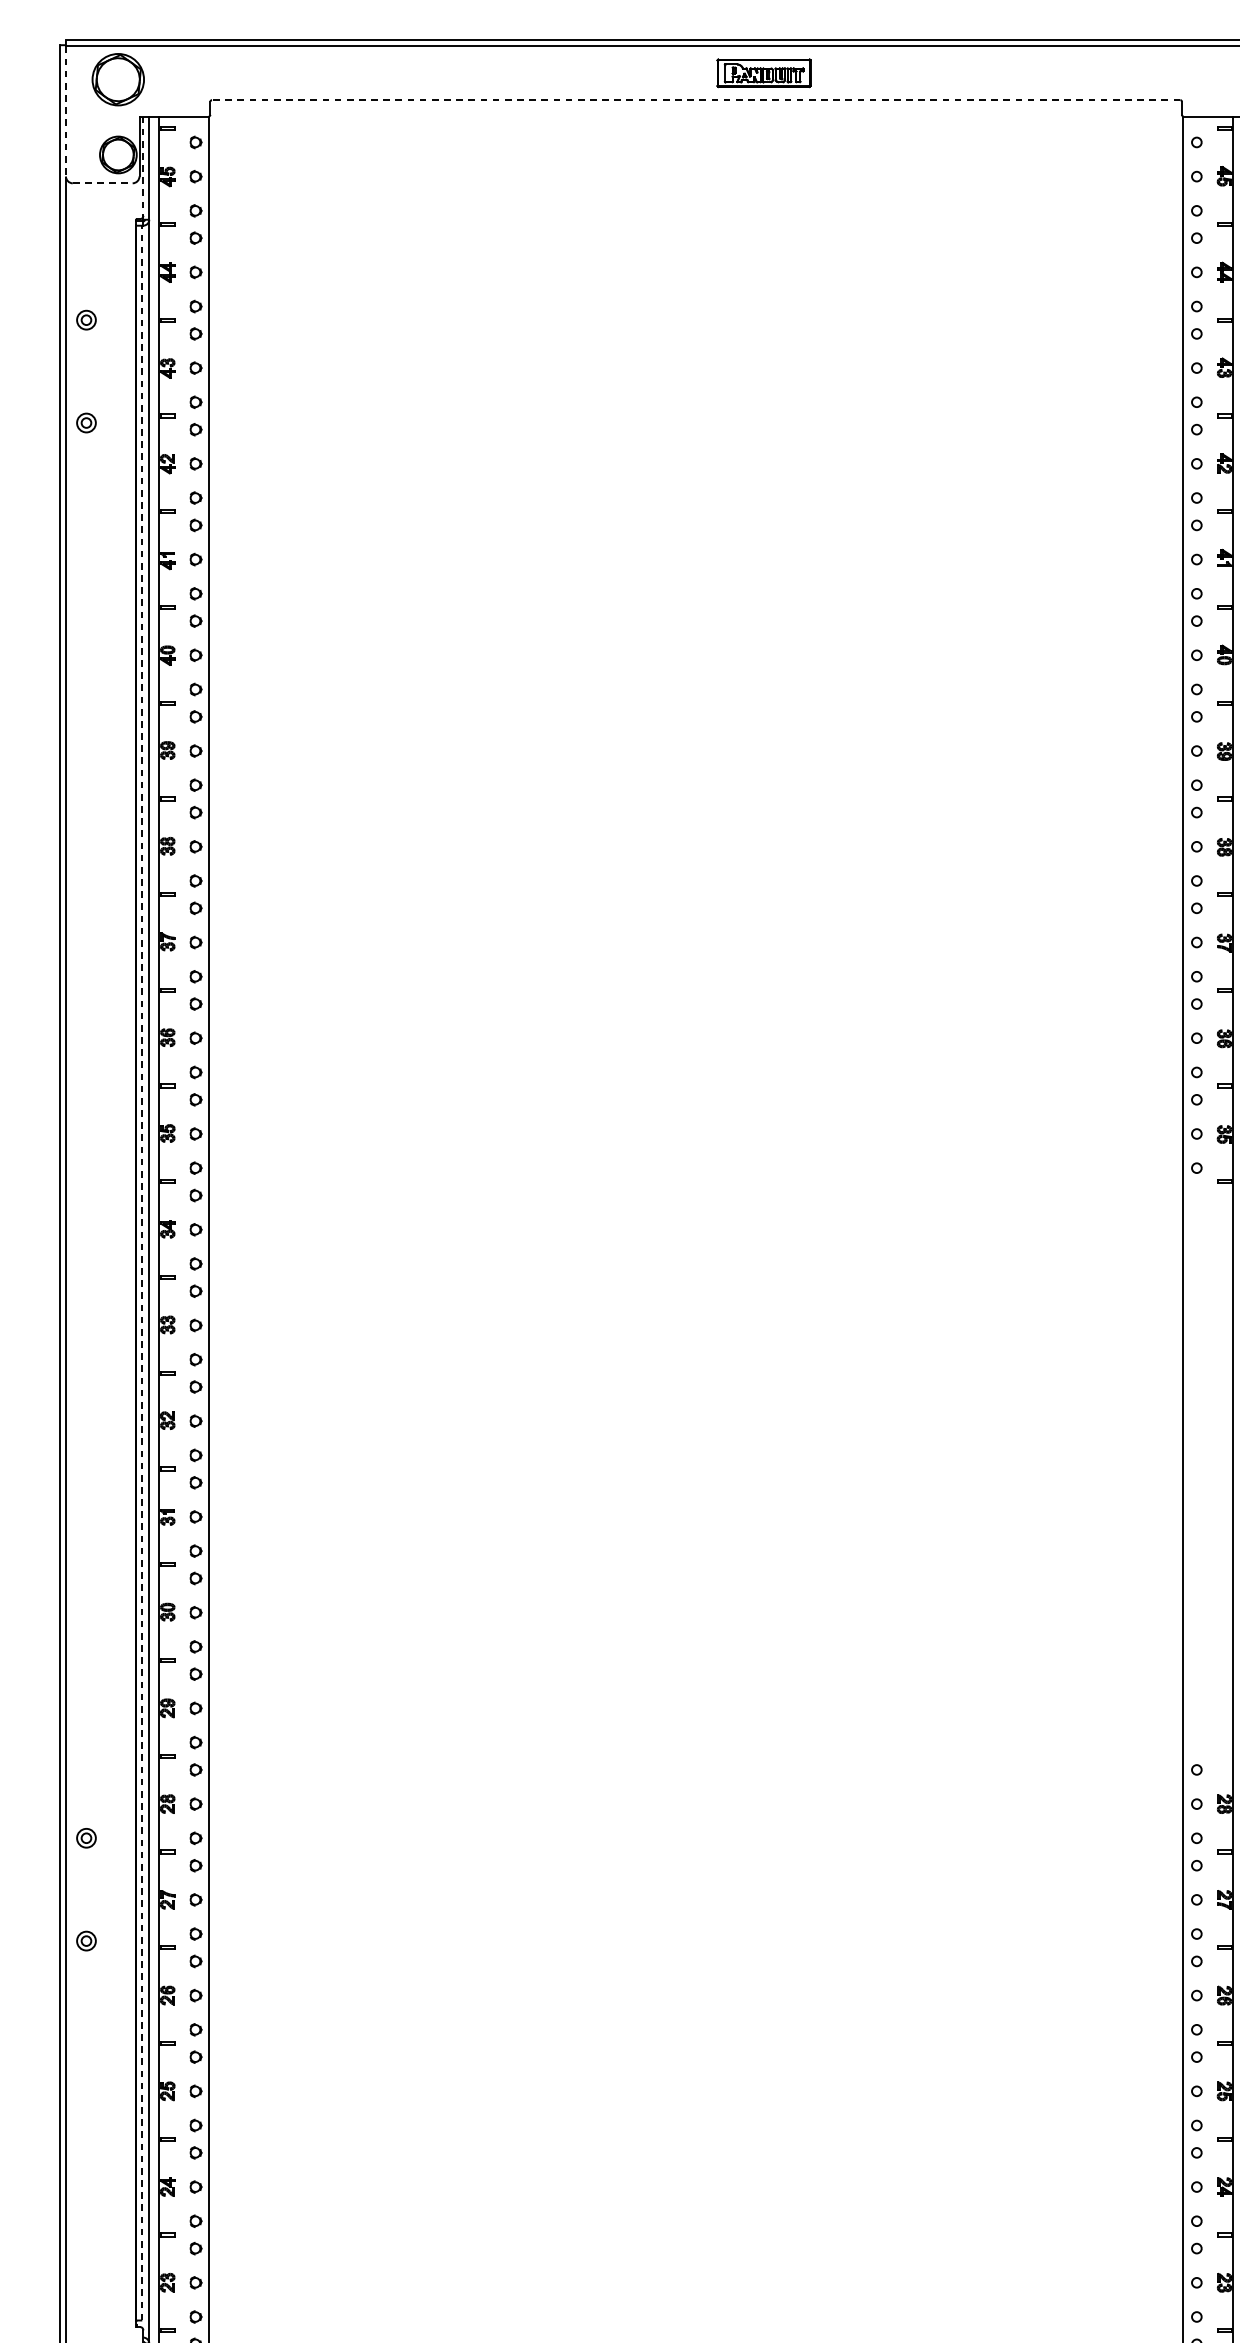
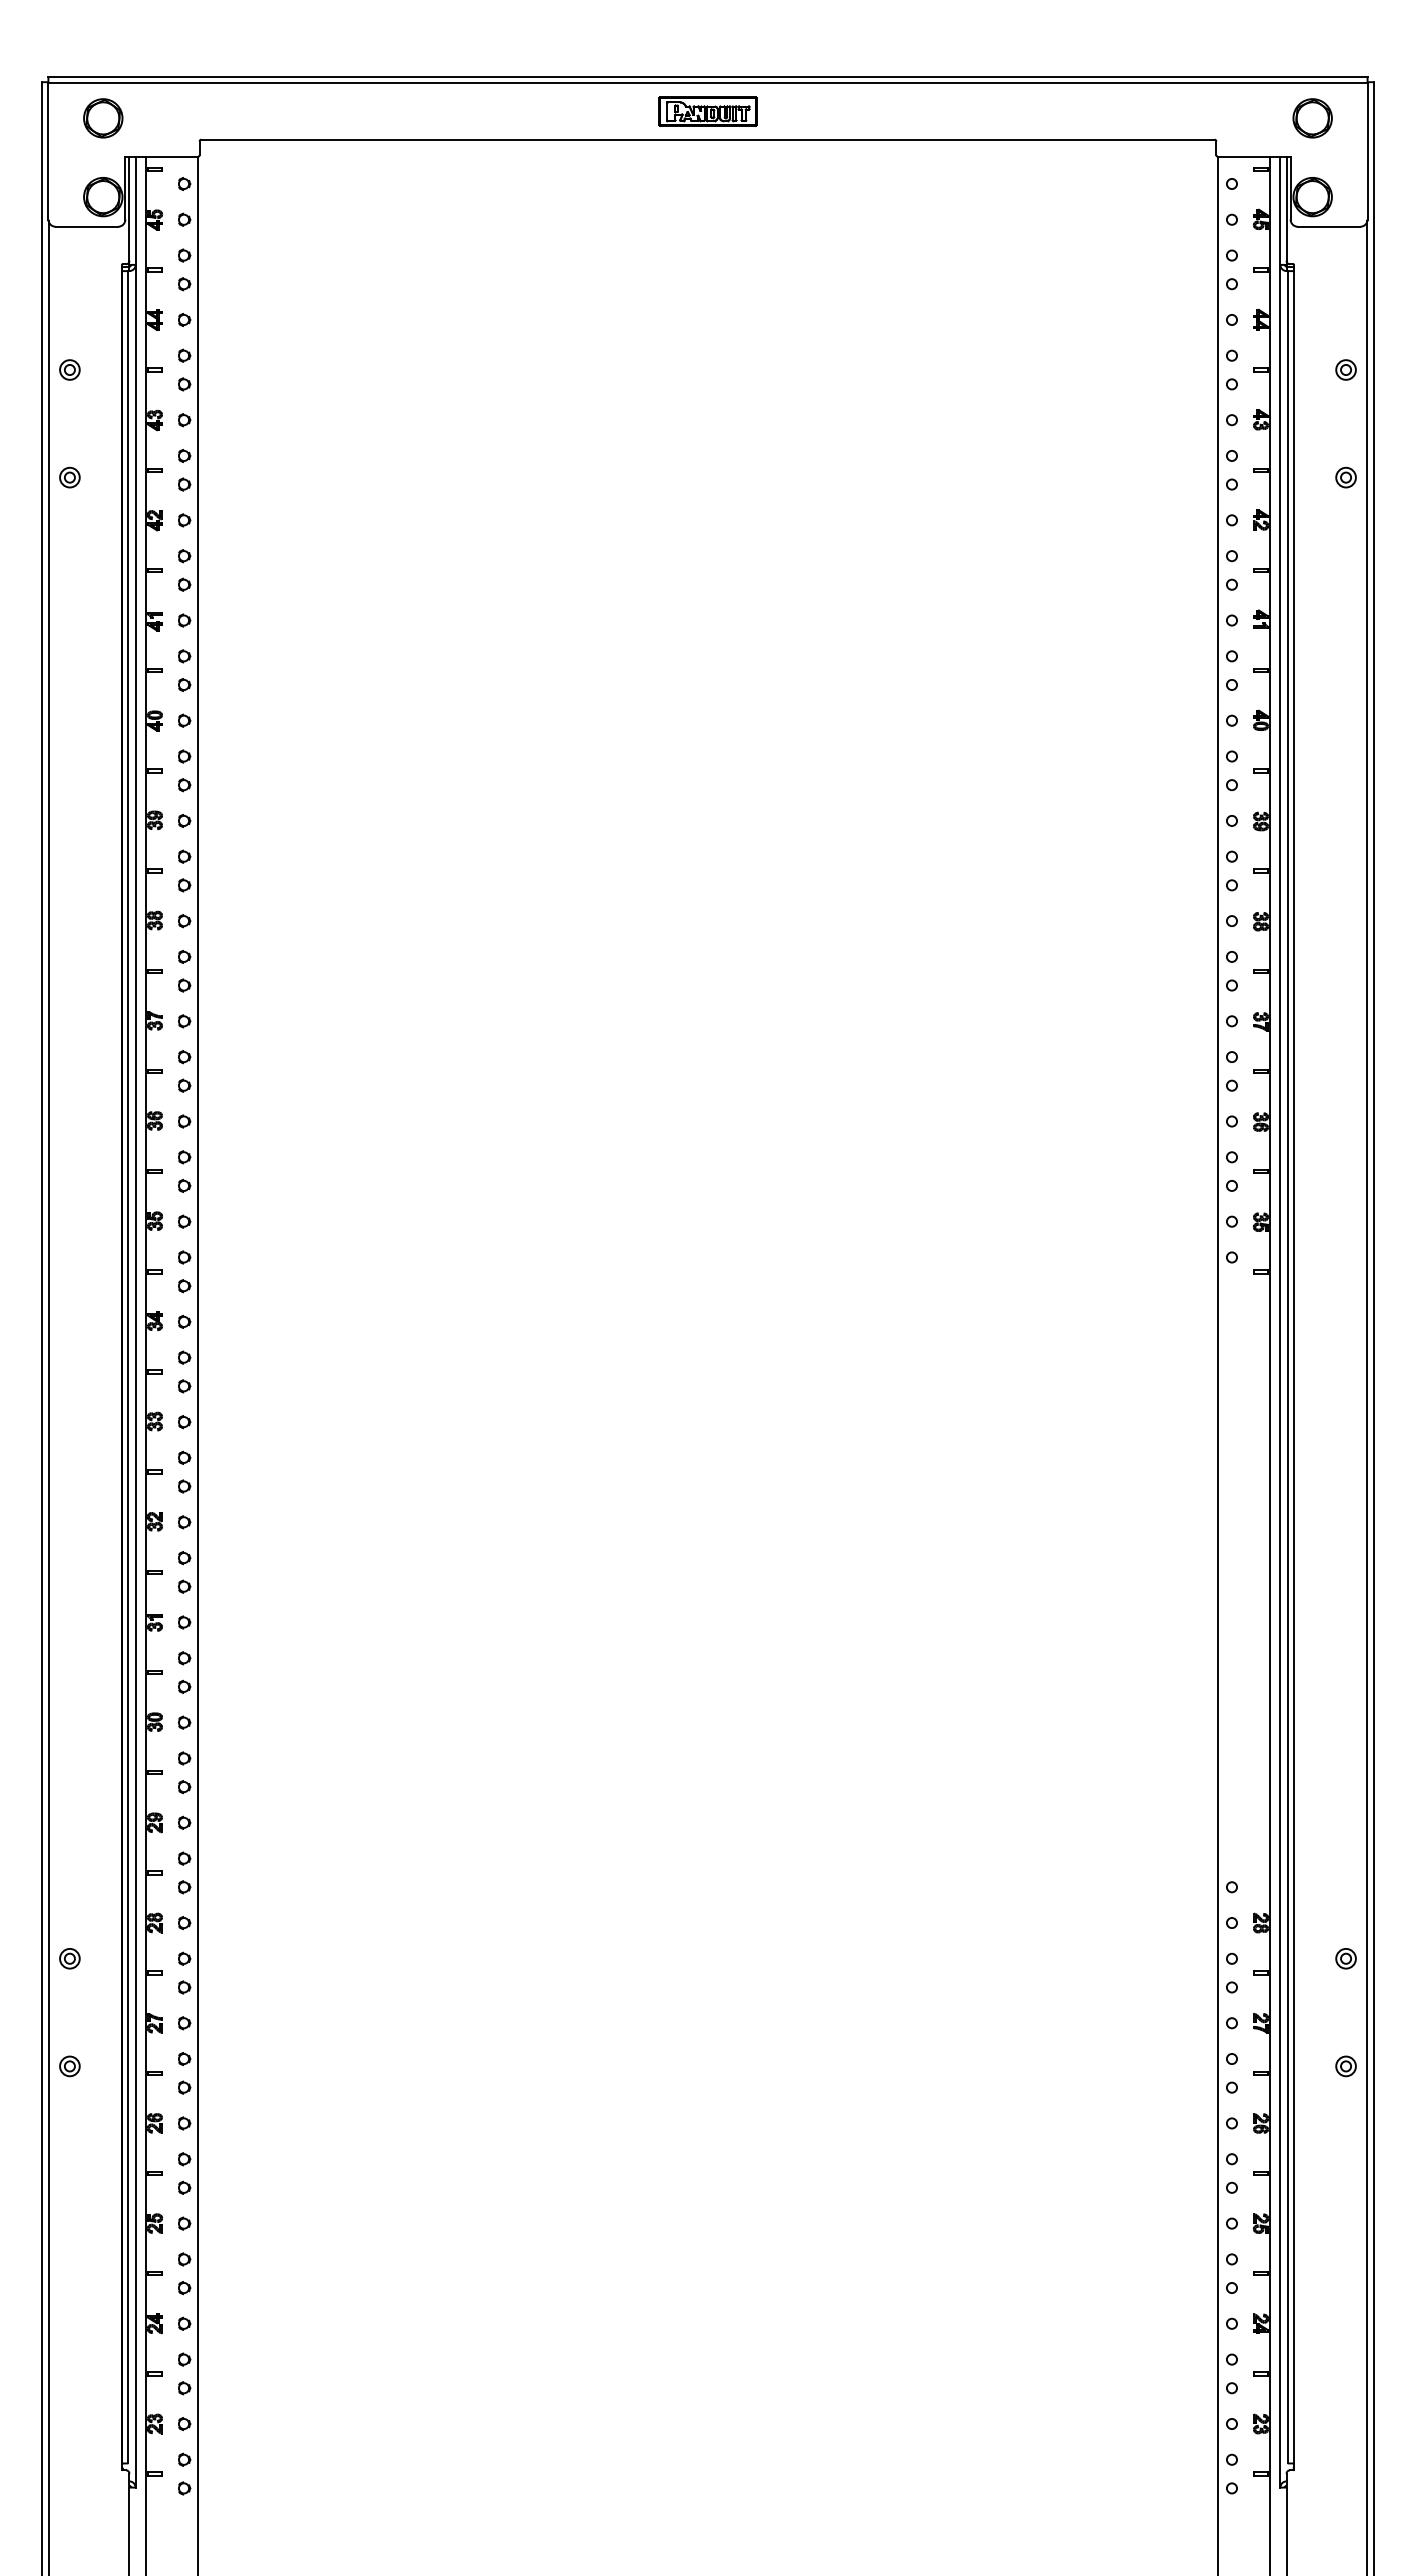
part: (763, 73) -> (707, 111), moved
part: (118, 79) -> (103, 118), size x0.71
line: (695, 99) -> (707, 139), dashed -> solid
line: (66, 112) -> (48, 152), dashed -> solid
line: (143, 165) -> (129, 208), dashed -> solid
line: (103, 183) -> (87, 226), dashed -> solid
line: (142, 1272) -> (128, 1366), dashed -> solid

